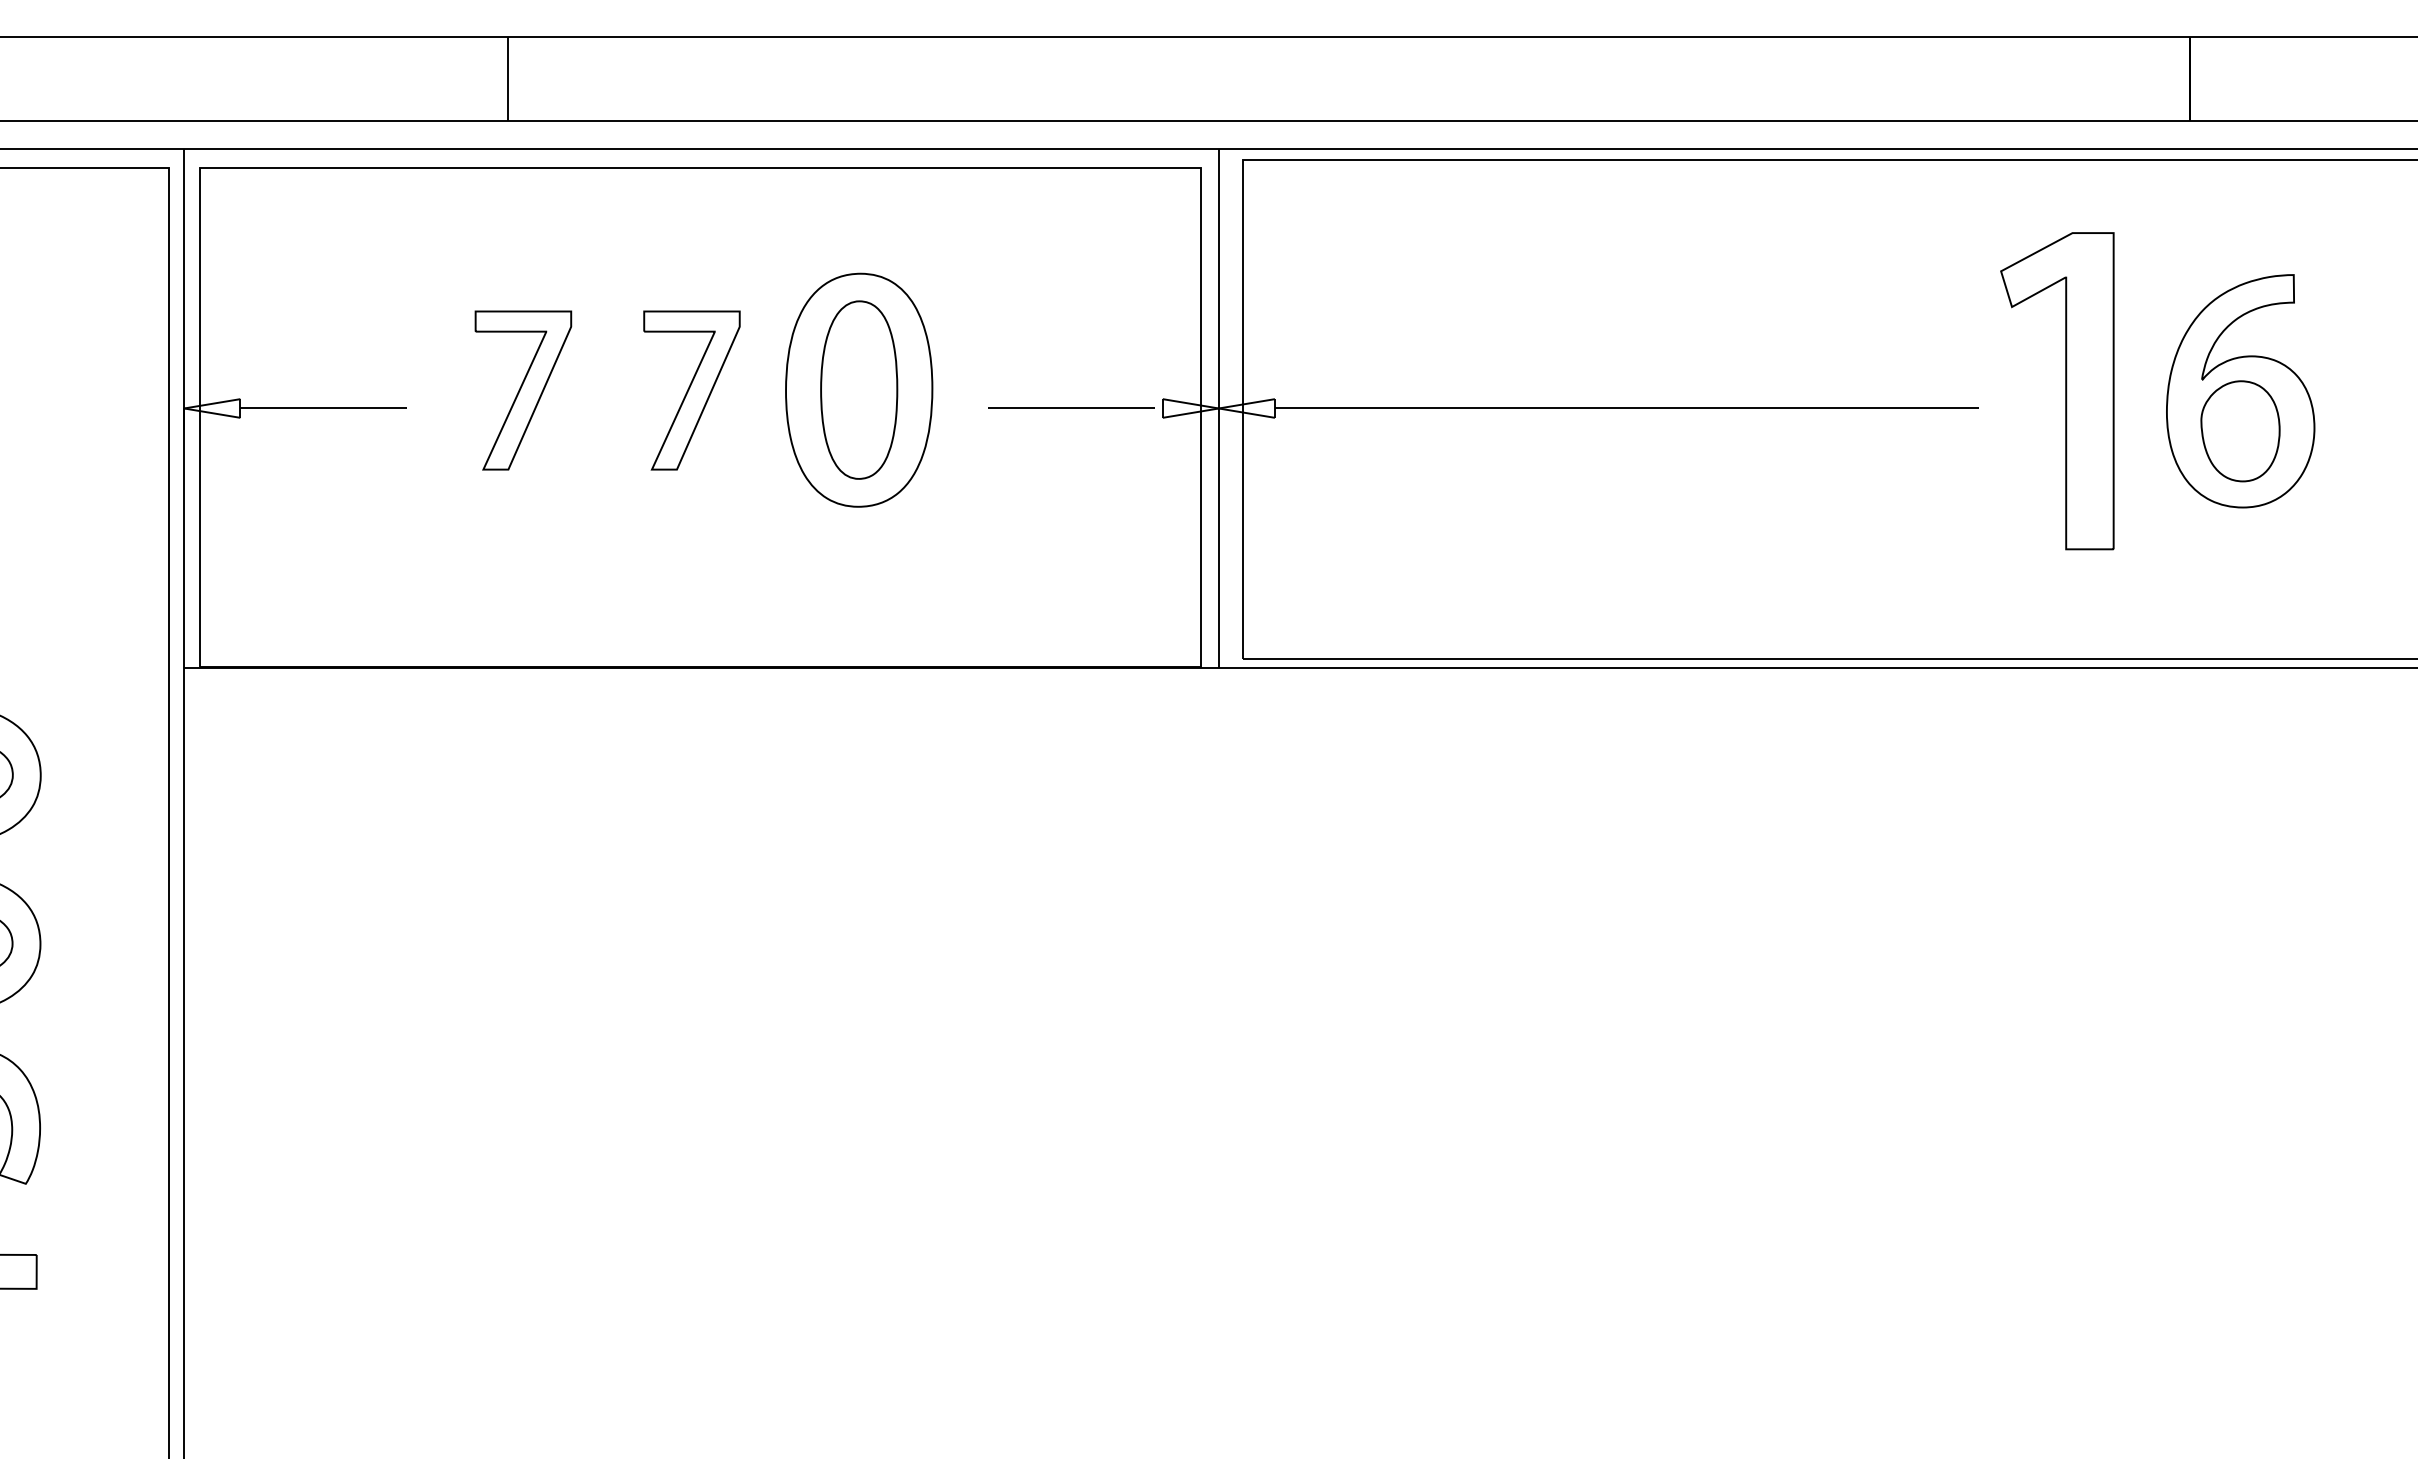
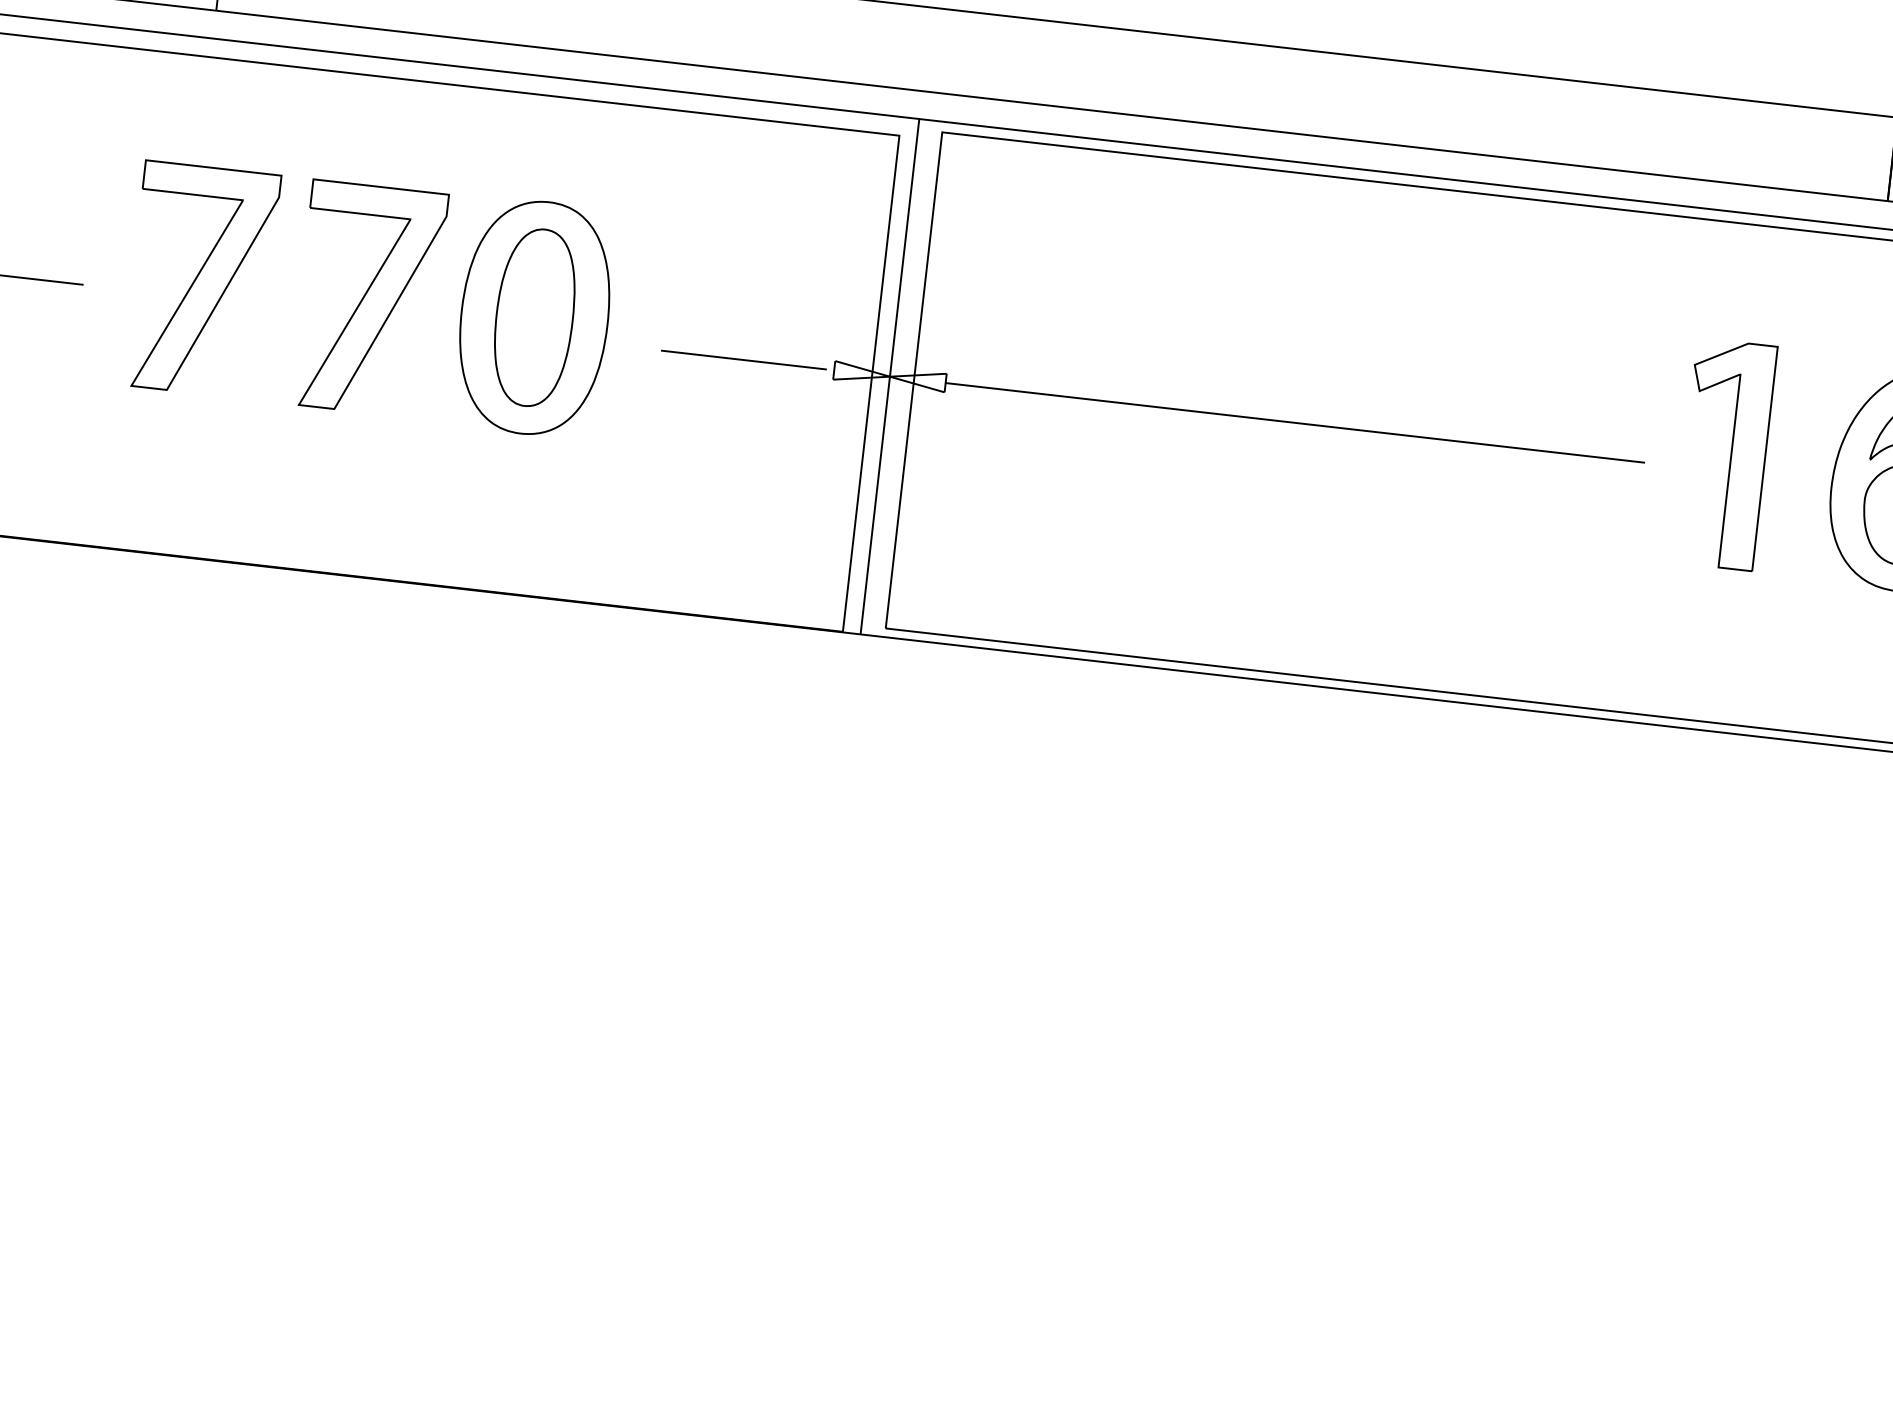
part: (523, 390) -> (201, 280), size x1.43
part: (691, 390) -> (368, 299), size x1.43
part: (2057, 391) -> (1725, 454), size x0.71

